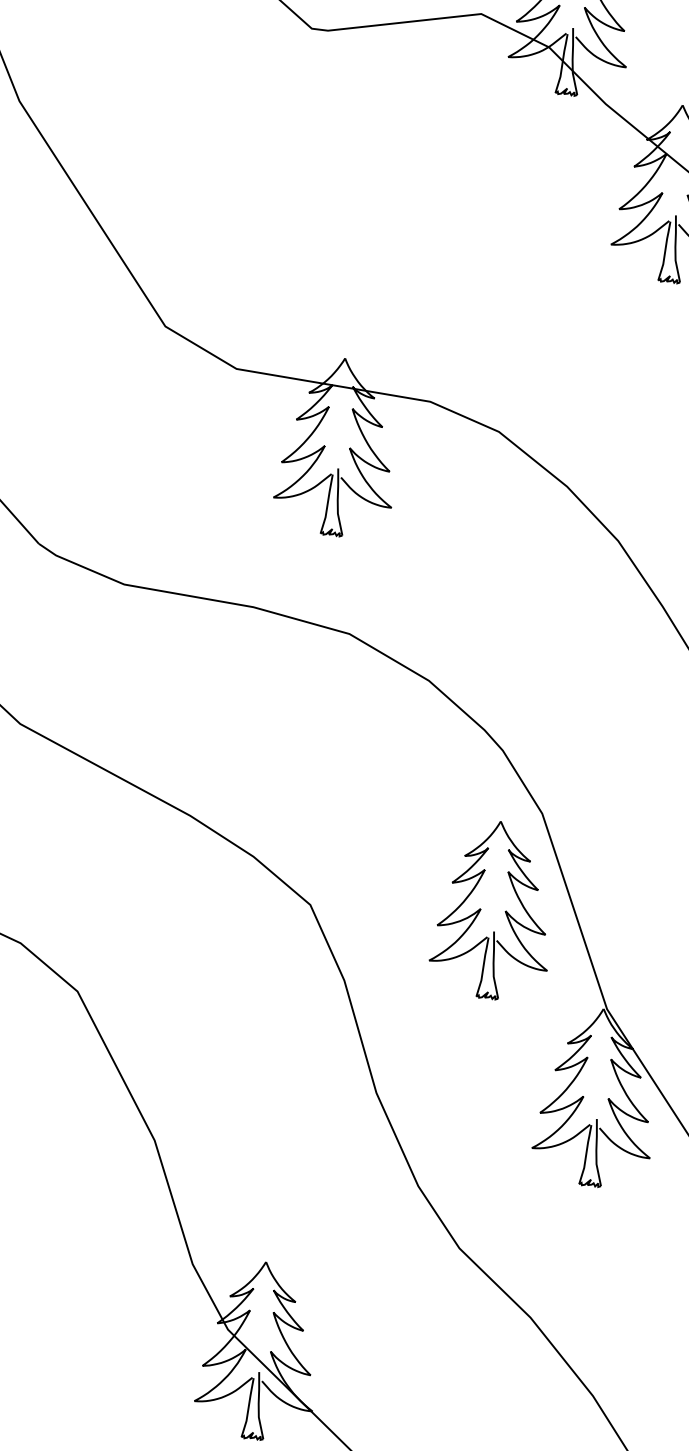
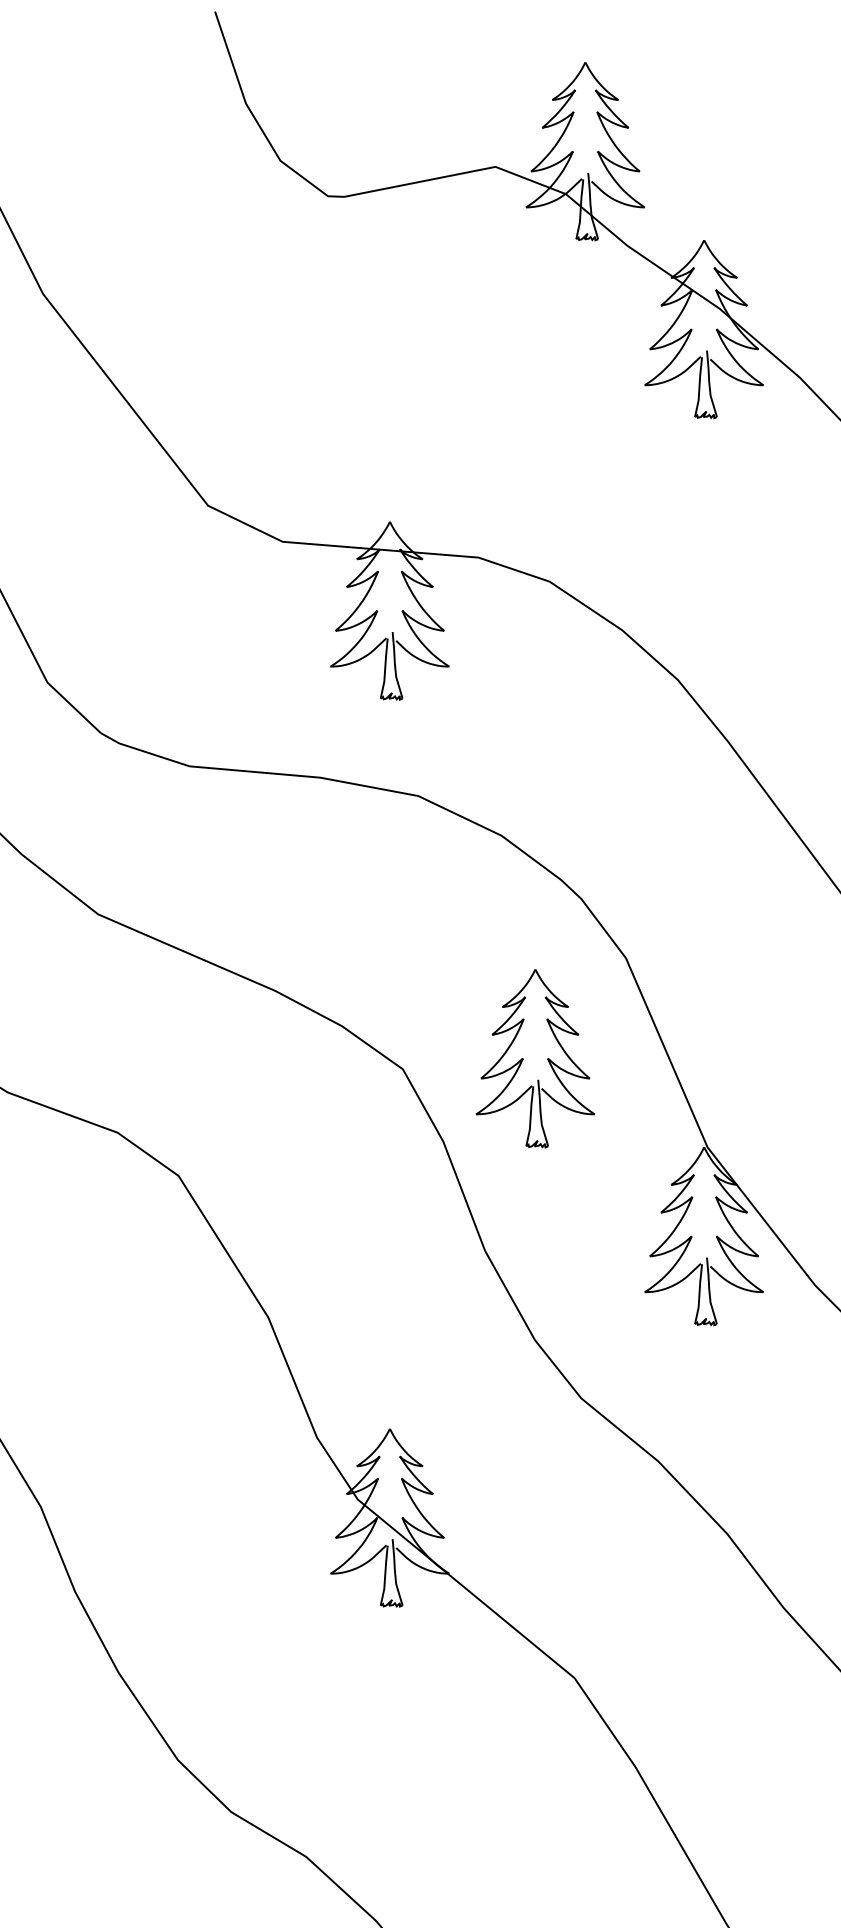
part: (493, 910) -> (535, 1058), moved

